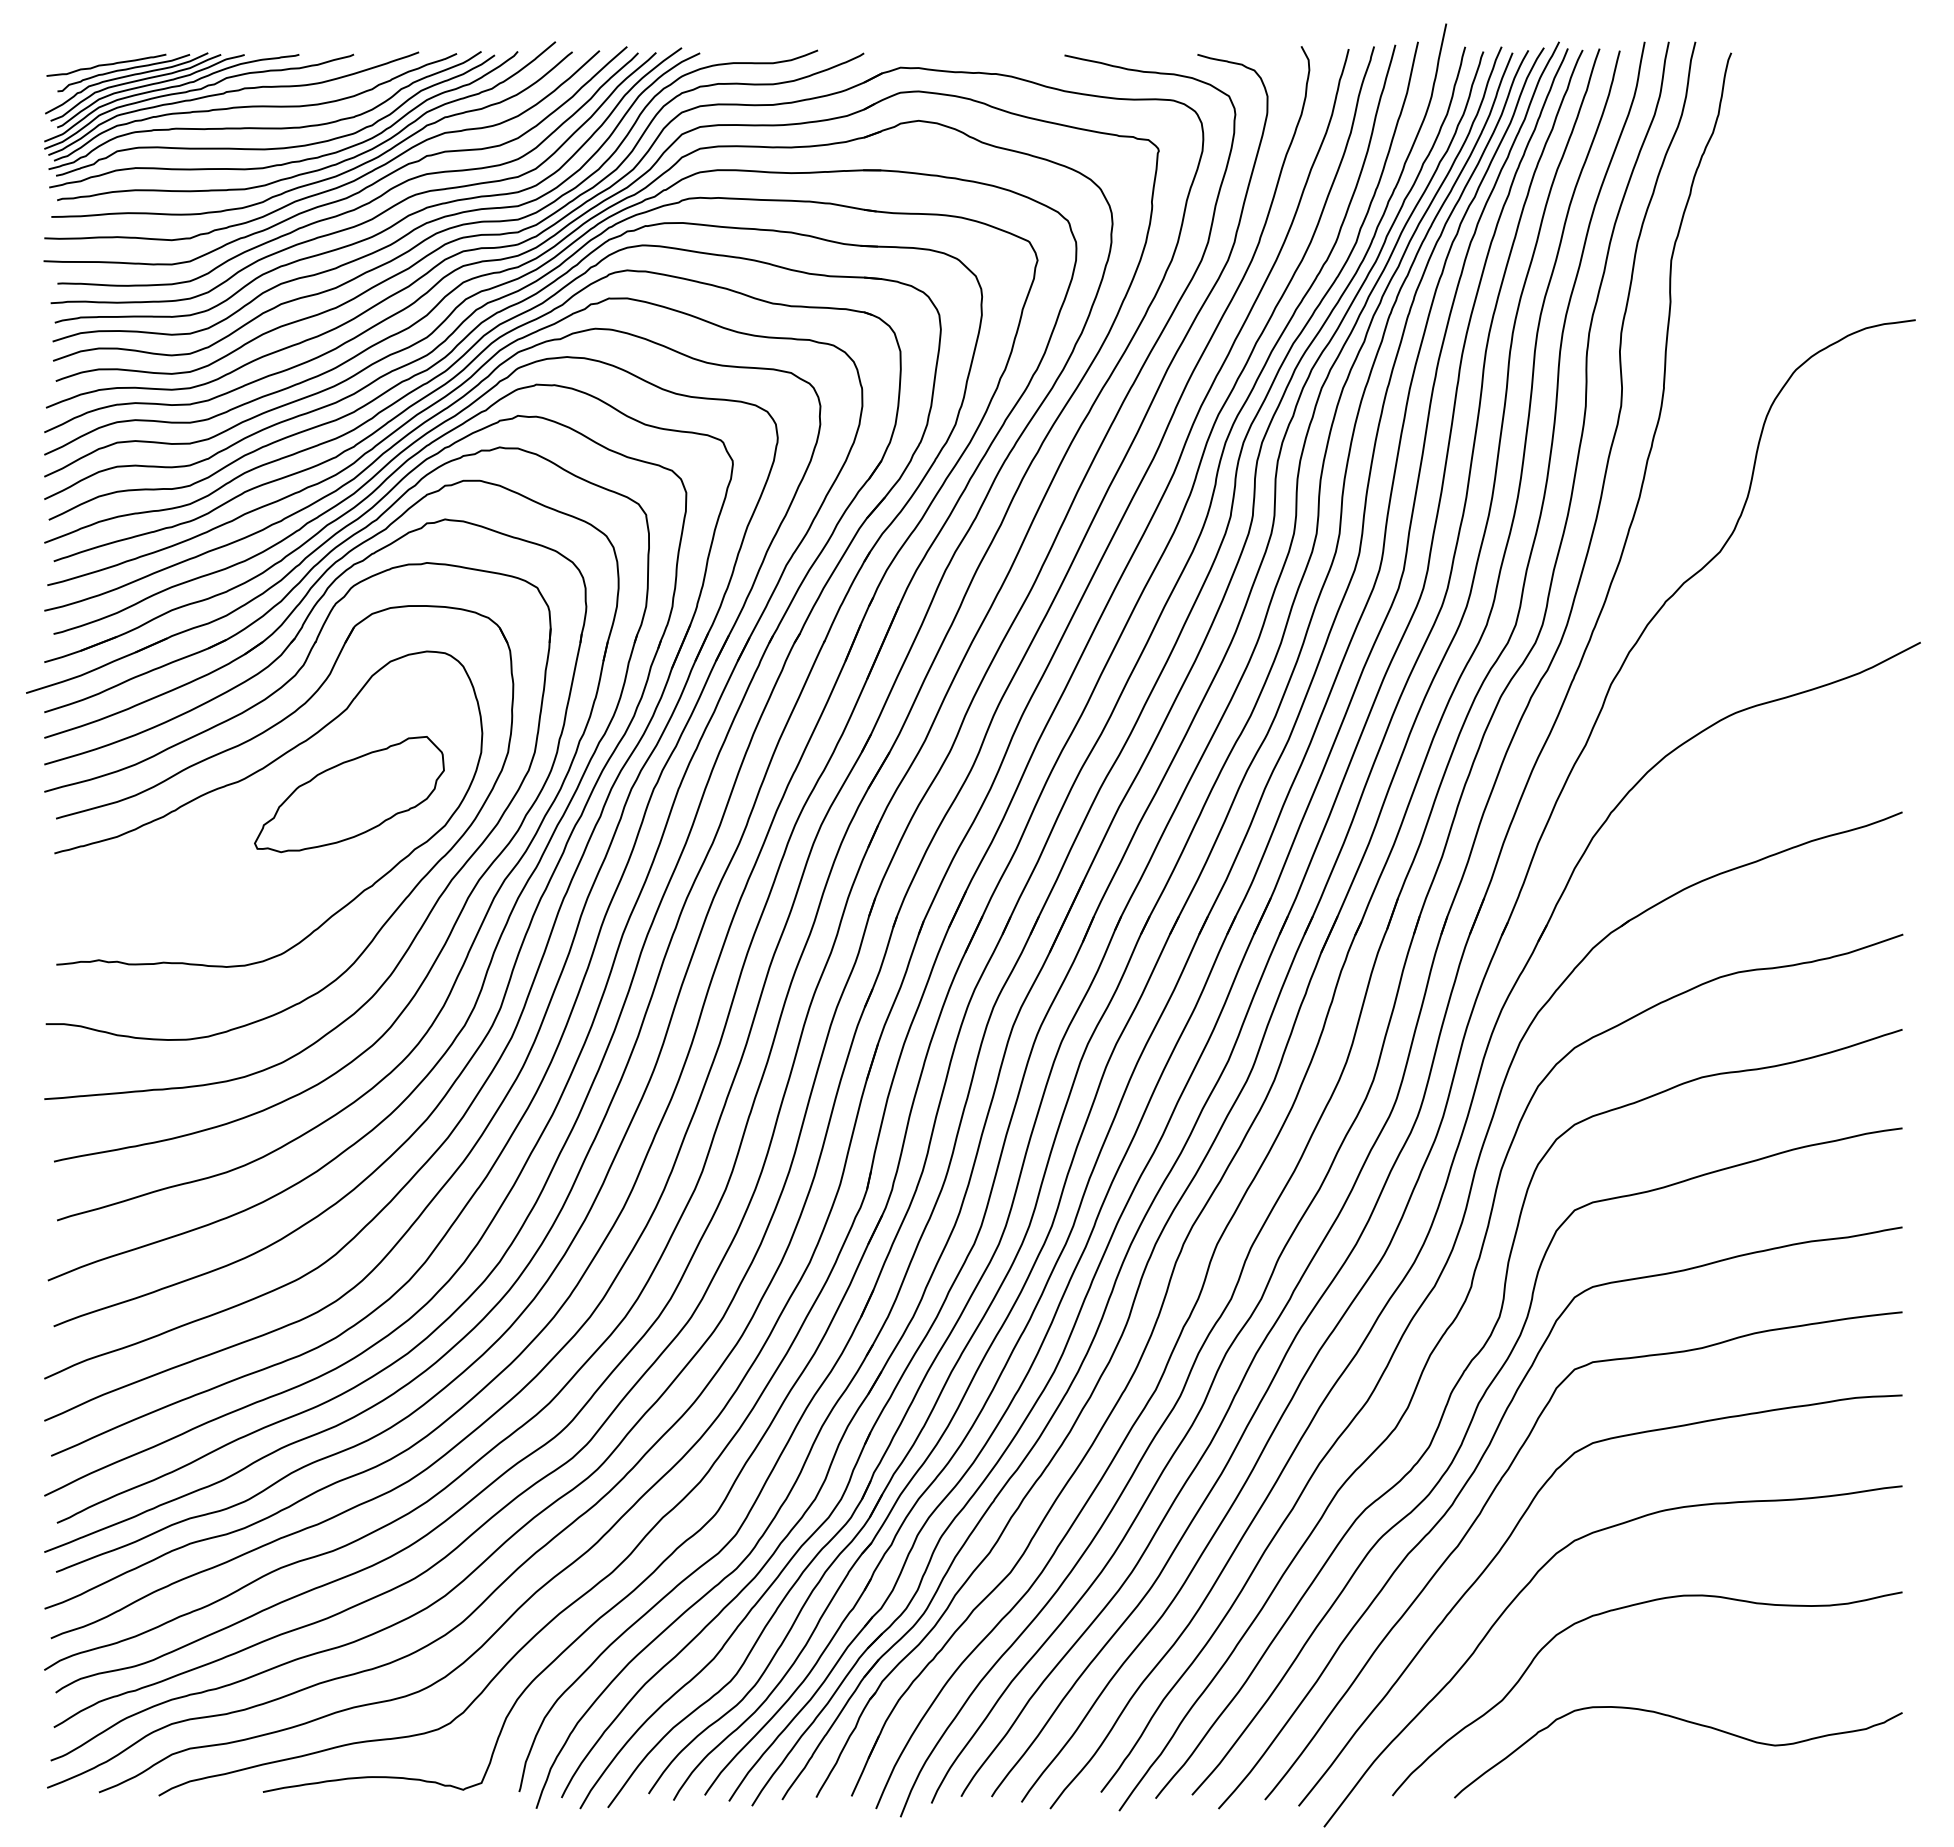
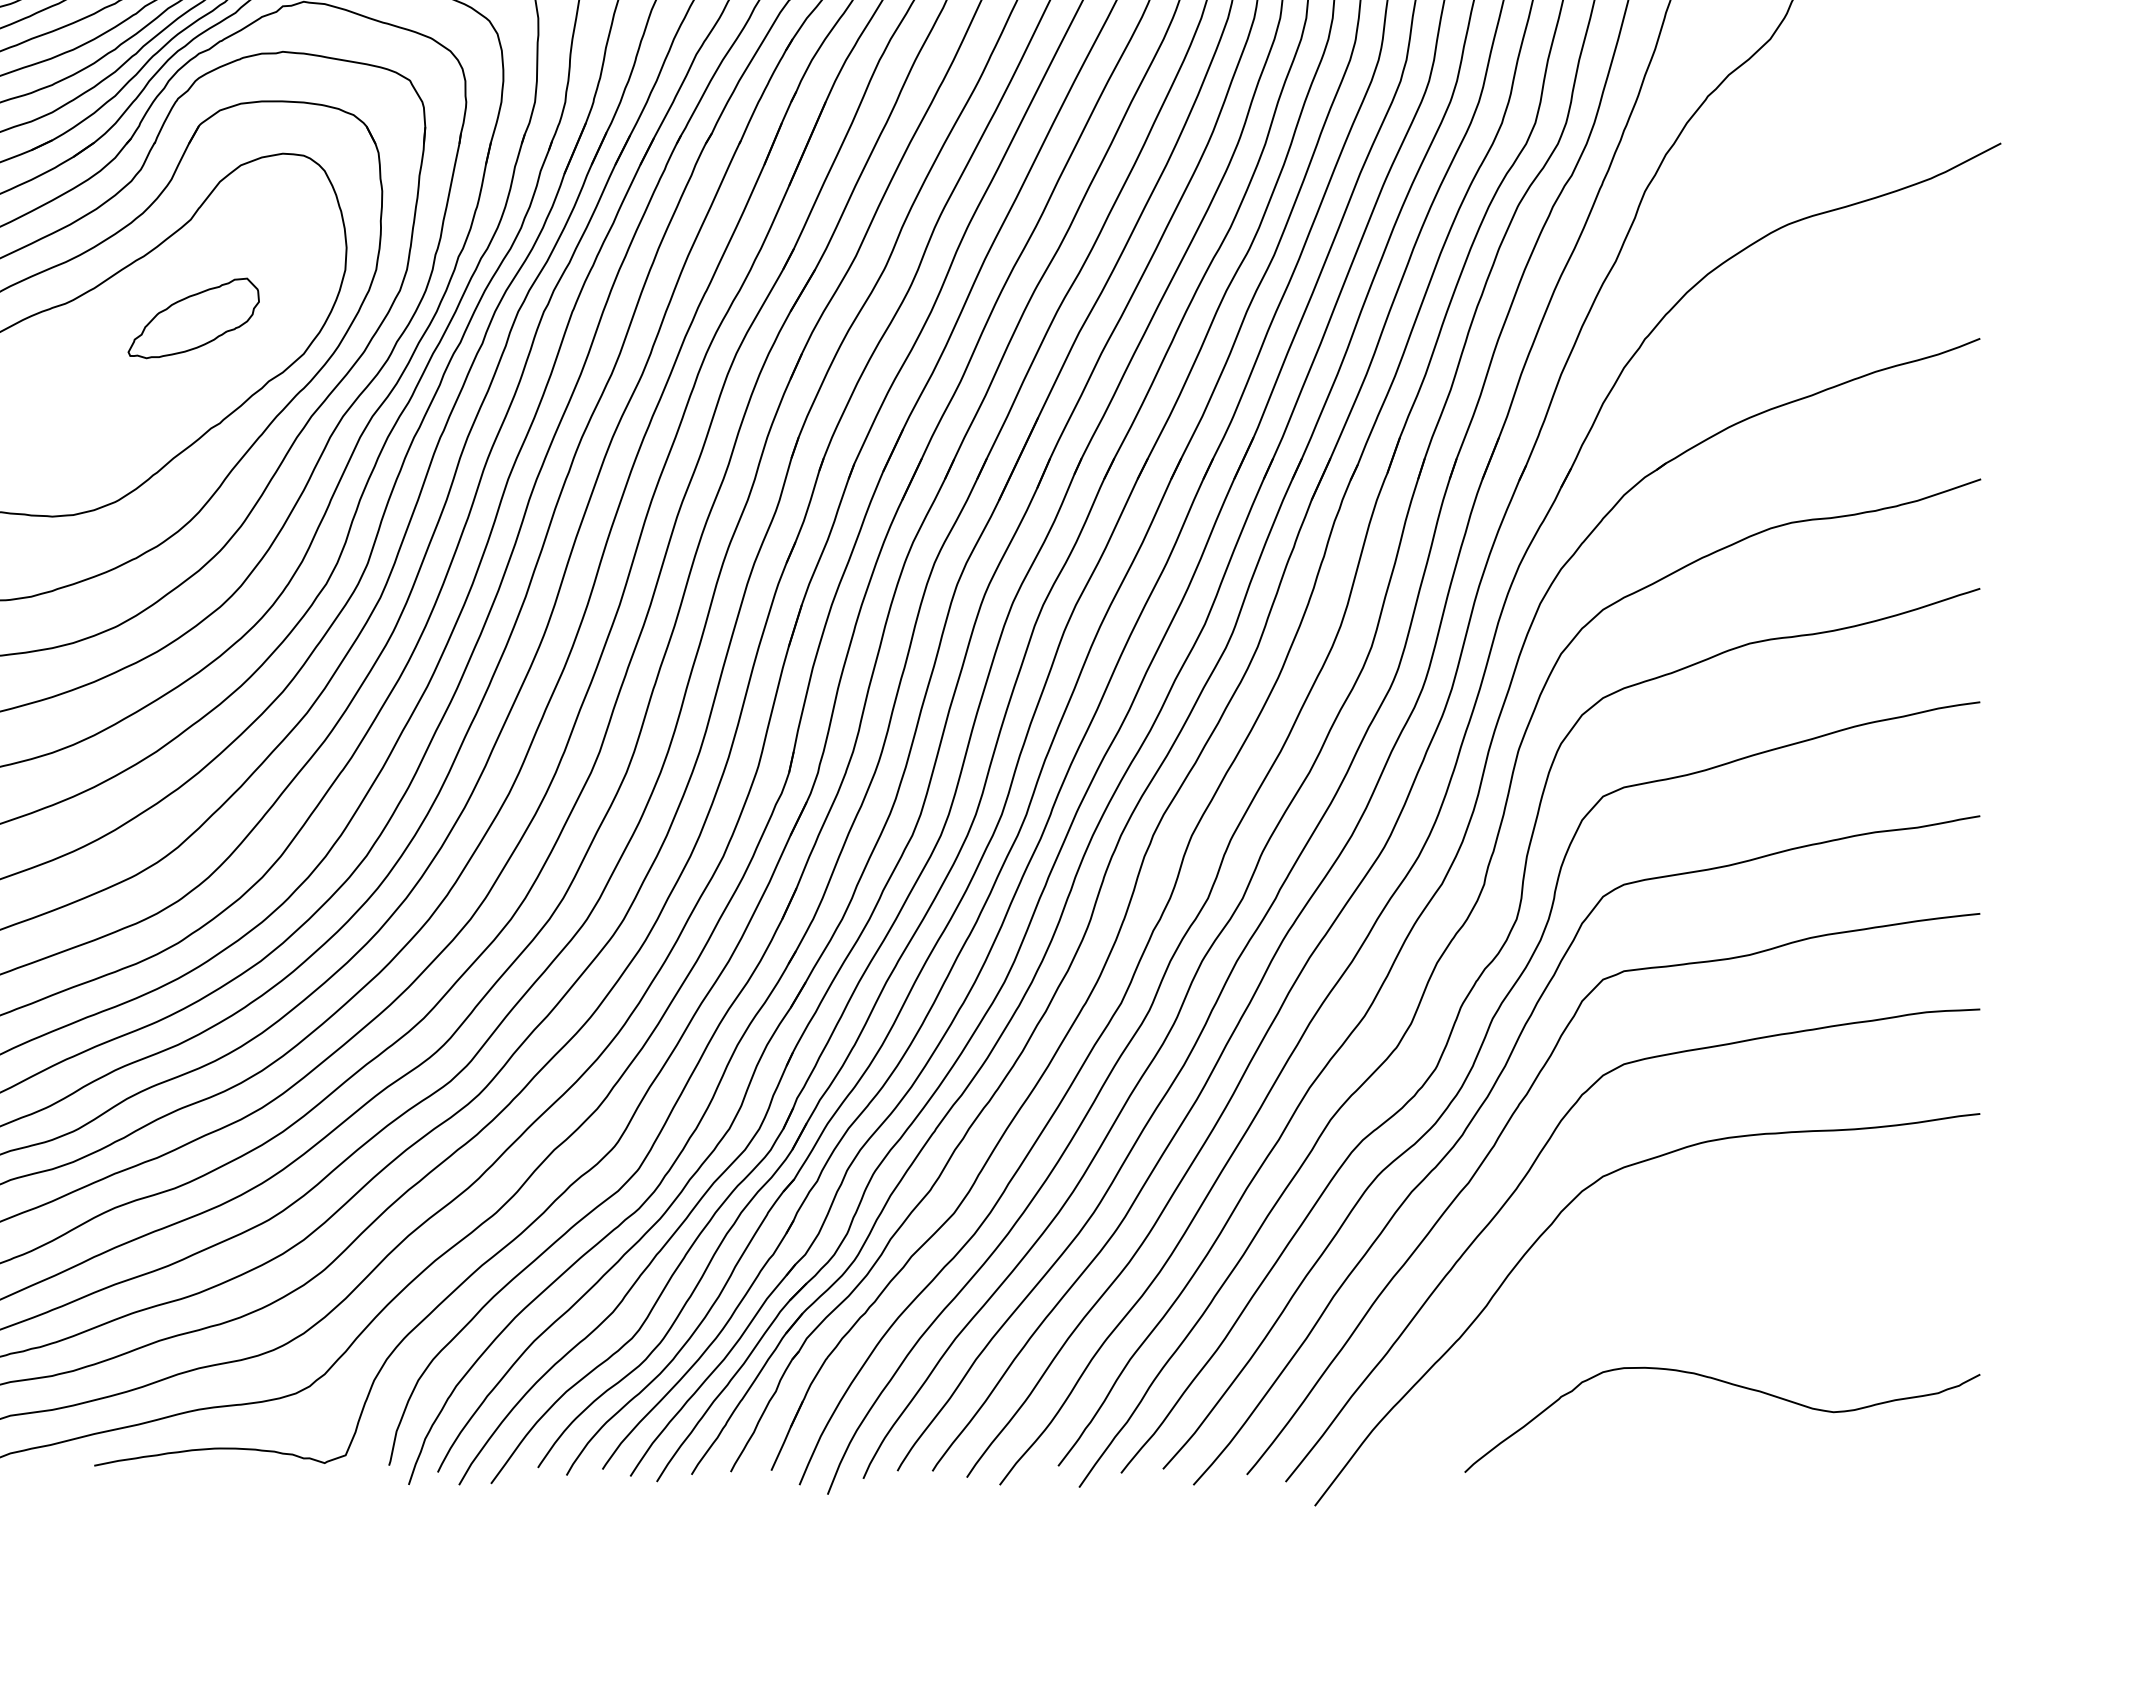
part: (349, 794) -> (193, 318), size x0.6
curve: (1624, 1608) -> (1660, 1254), removed

